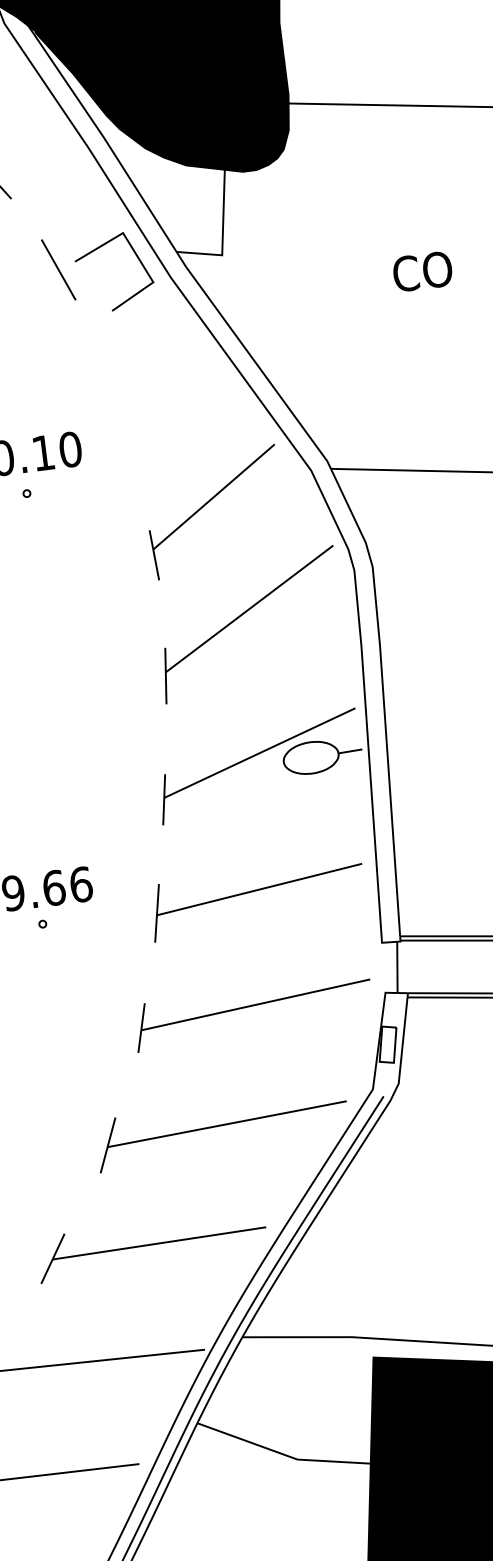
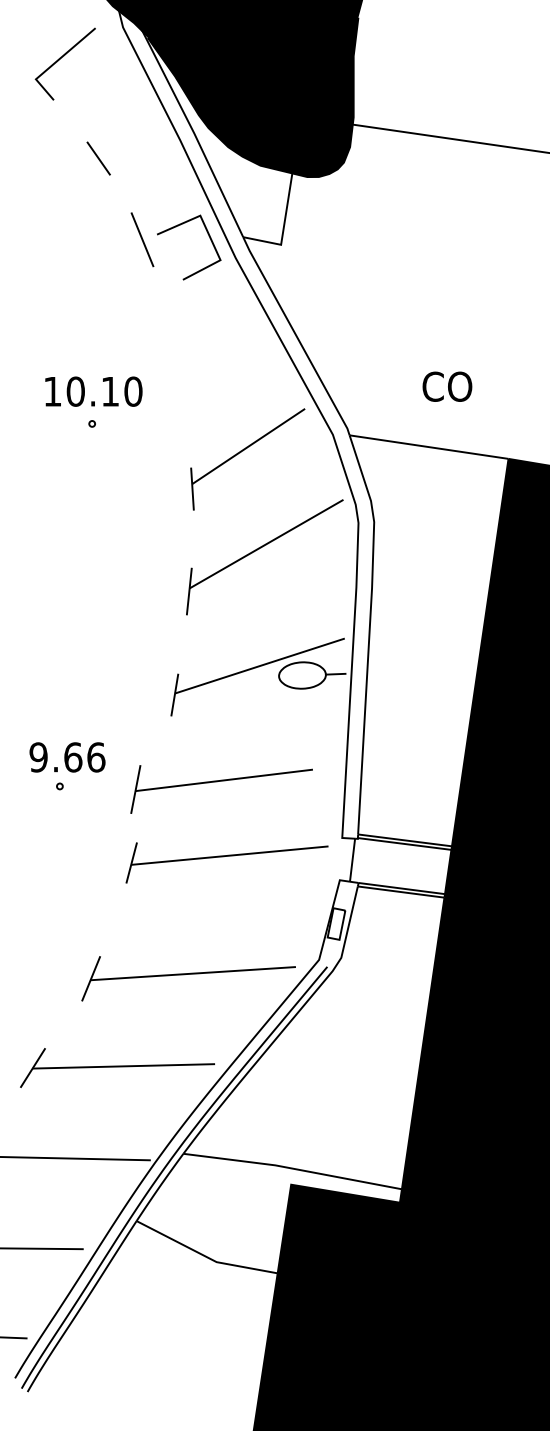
text: (422, 271) -> (447, 386), moved
part: (256, 891) -> (221, 781), moved
part: (252, 1013) -> (226, 862), moved

